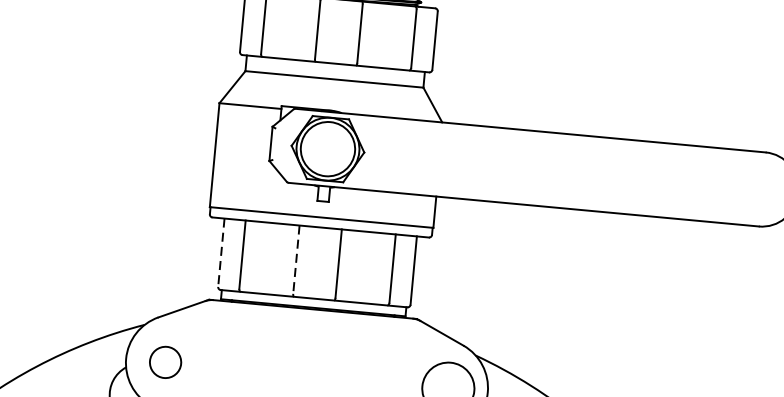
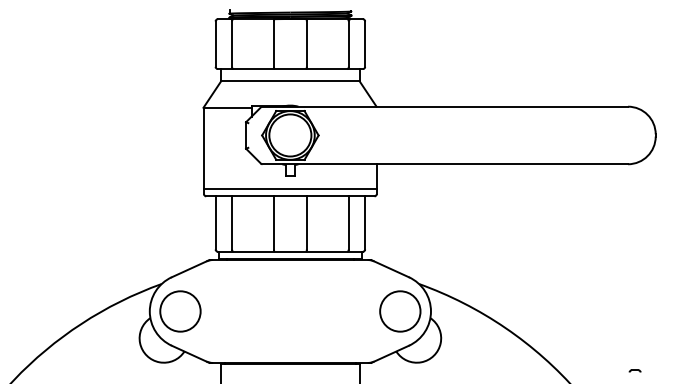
line: (221, 252) -> (215, 222), dashed -> solid
line: (295, 259) -> (273, 222), dashed -> solid
circle: (165, 362) -> (180, 311), size x1.67

